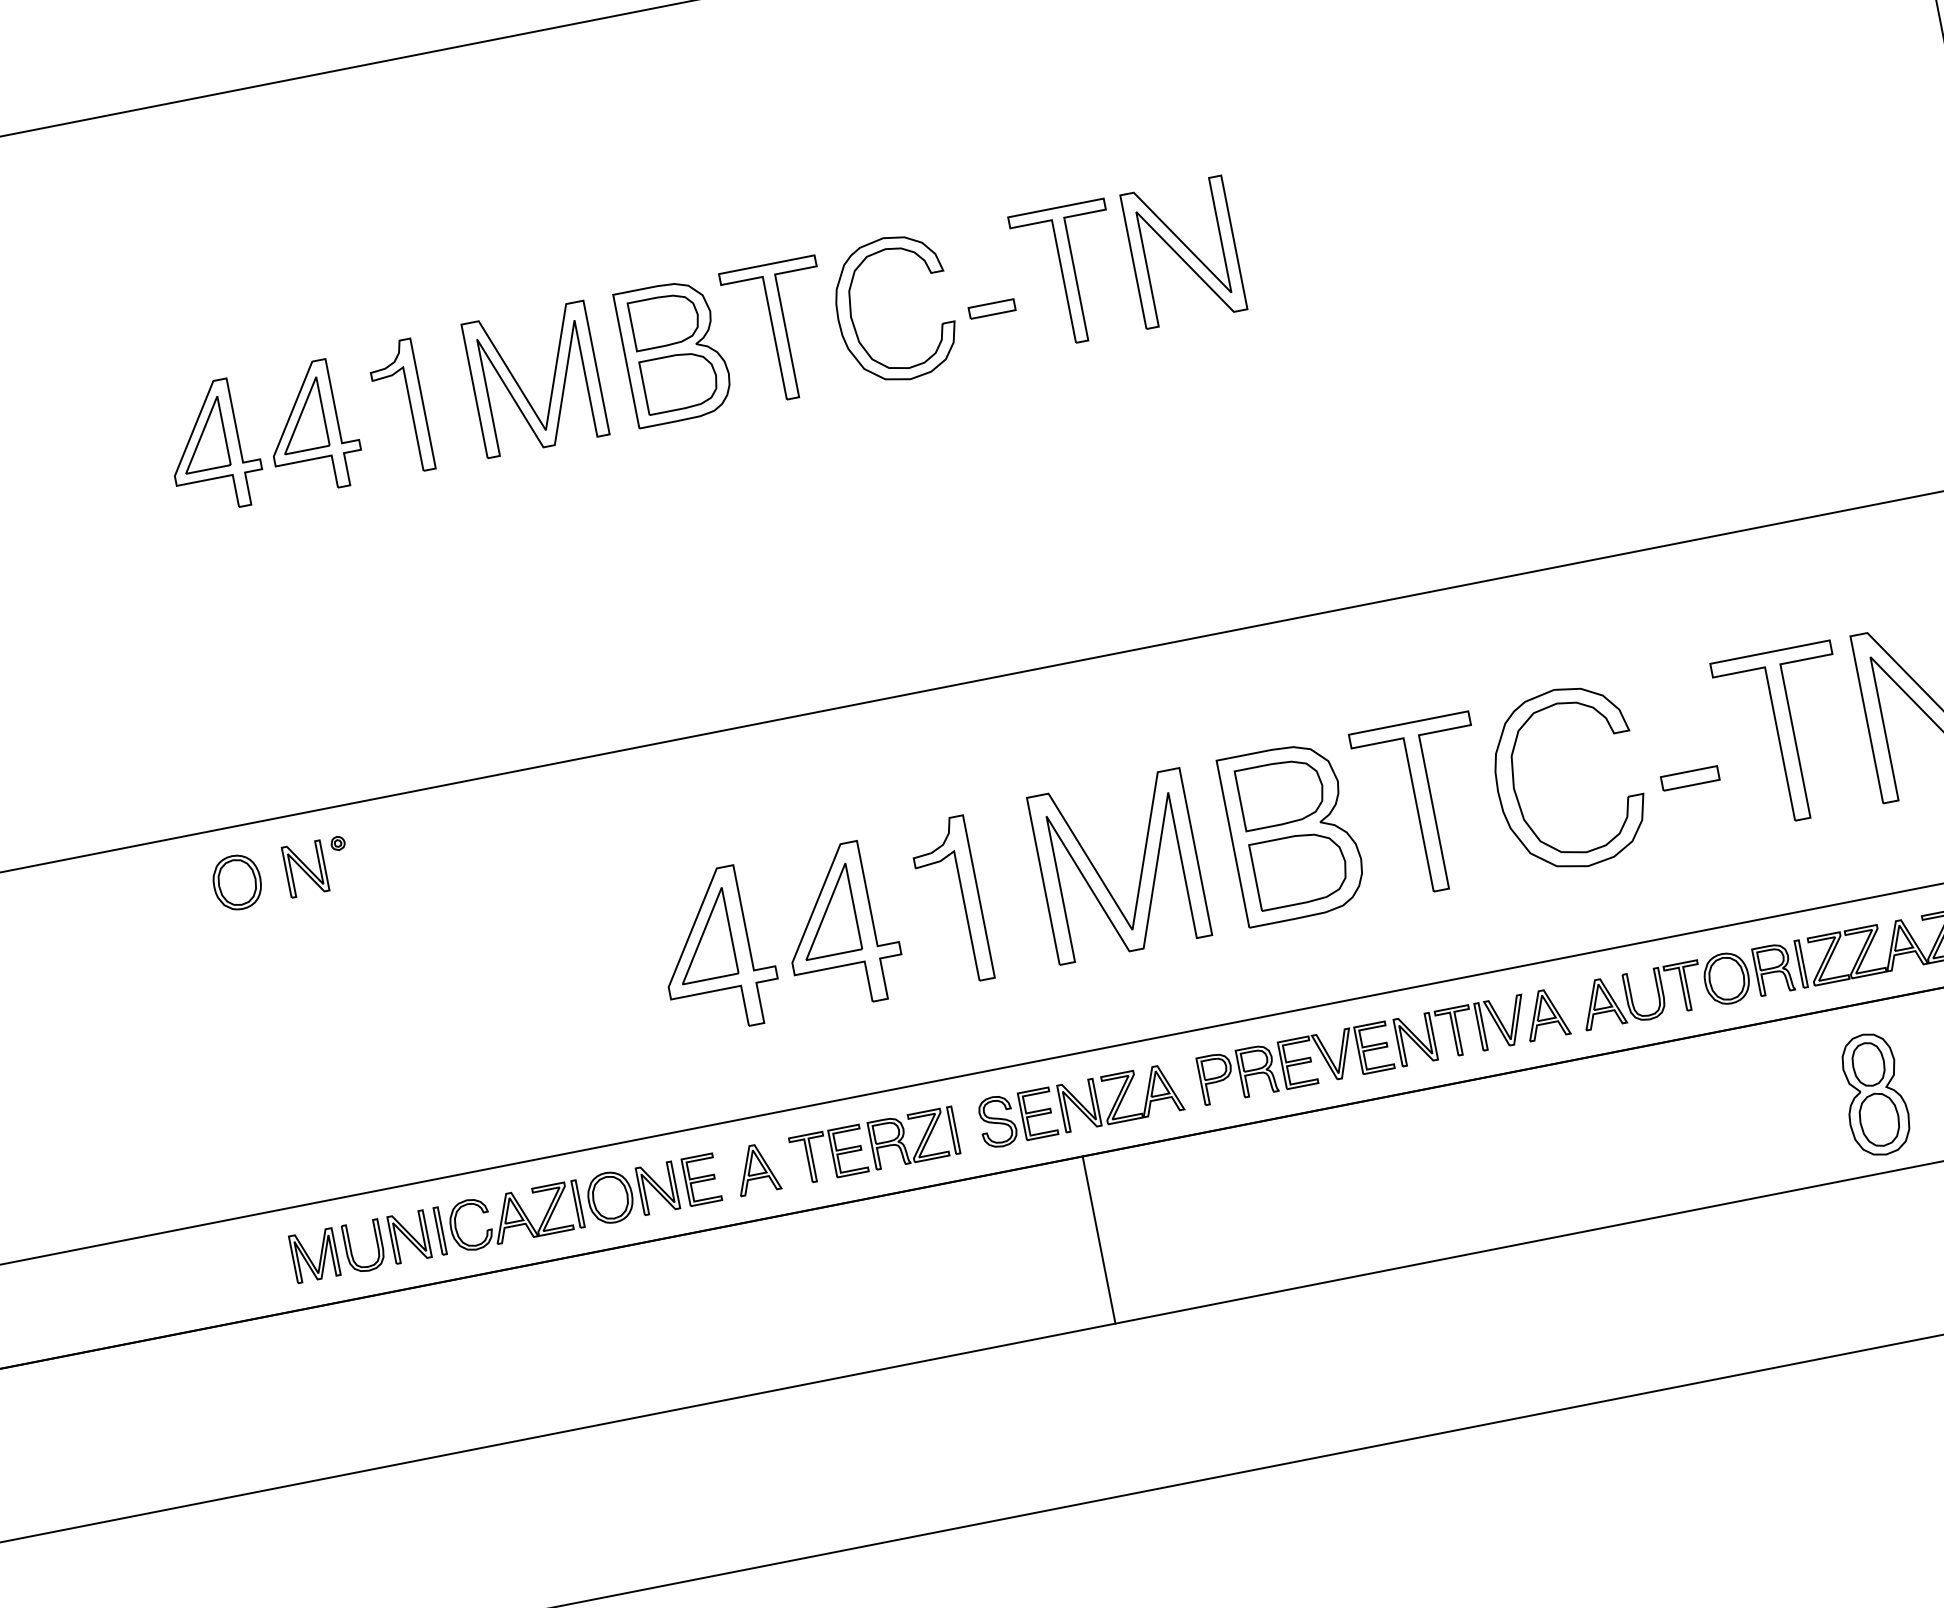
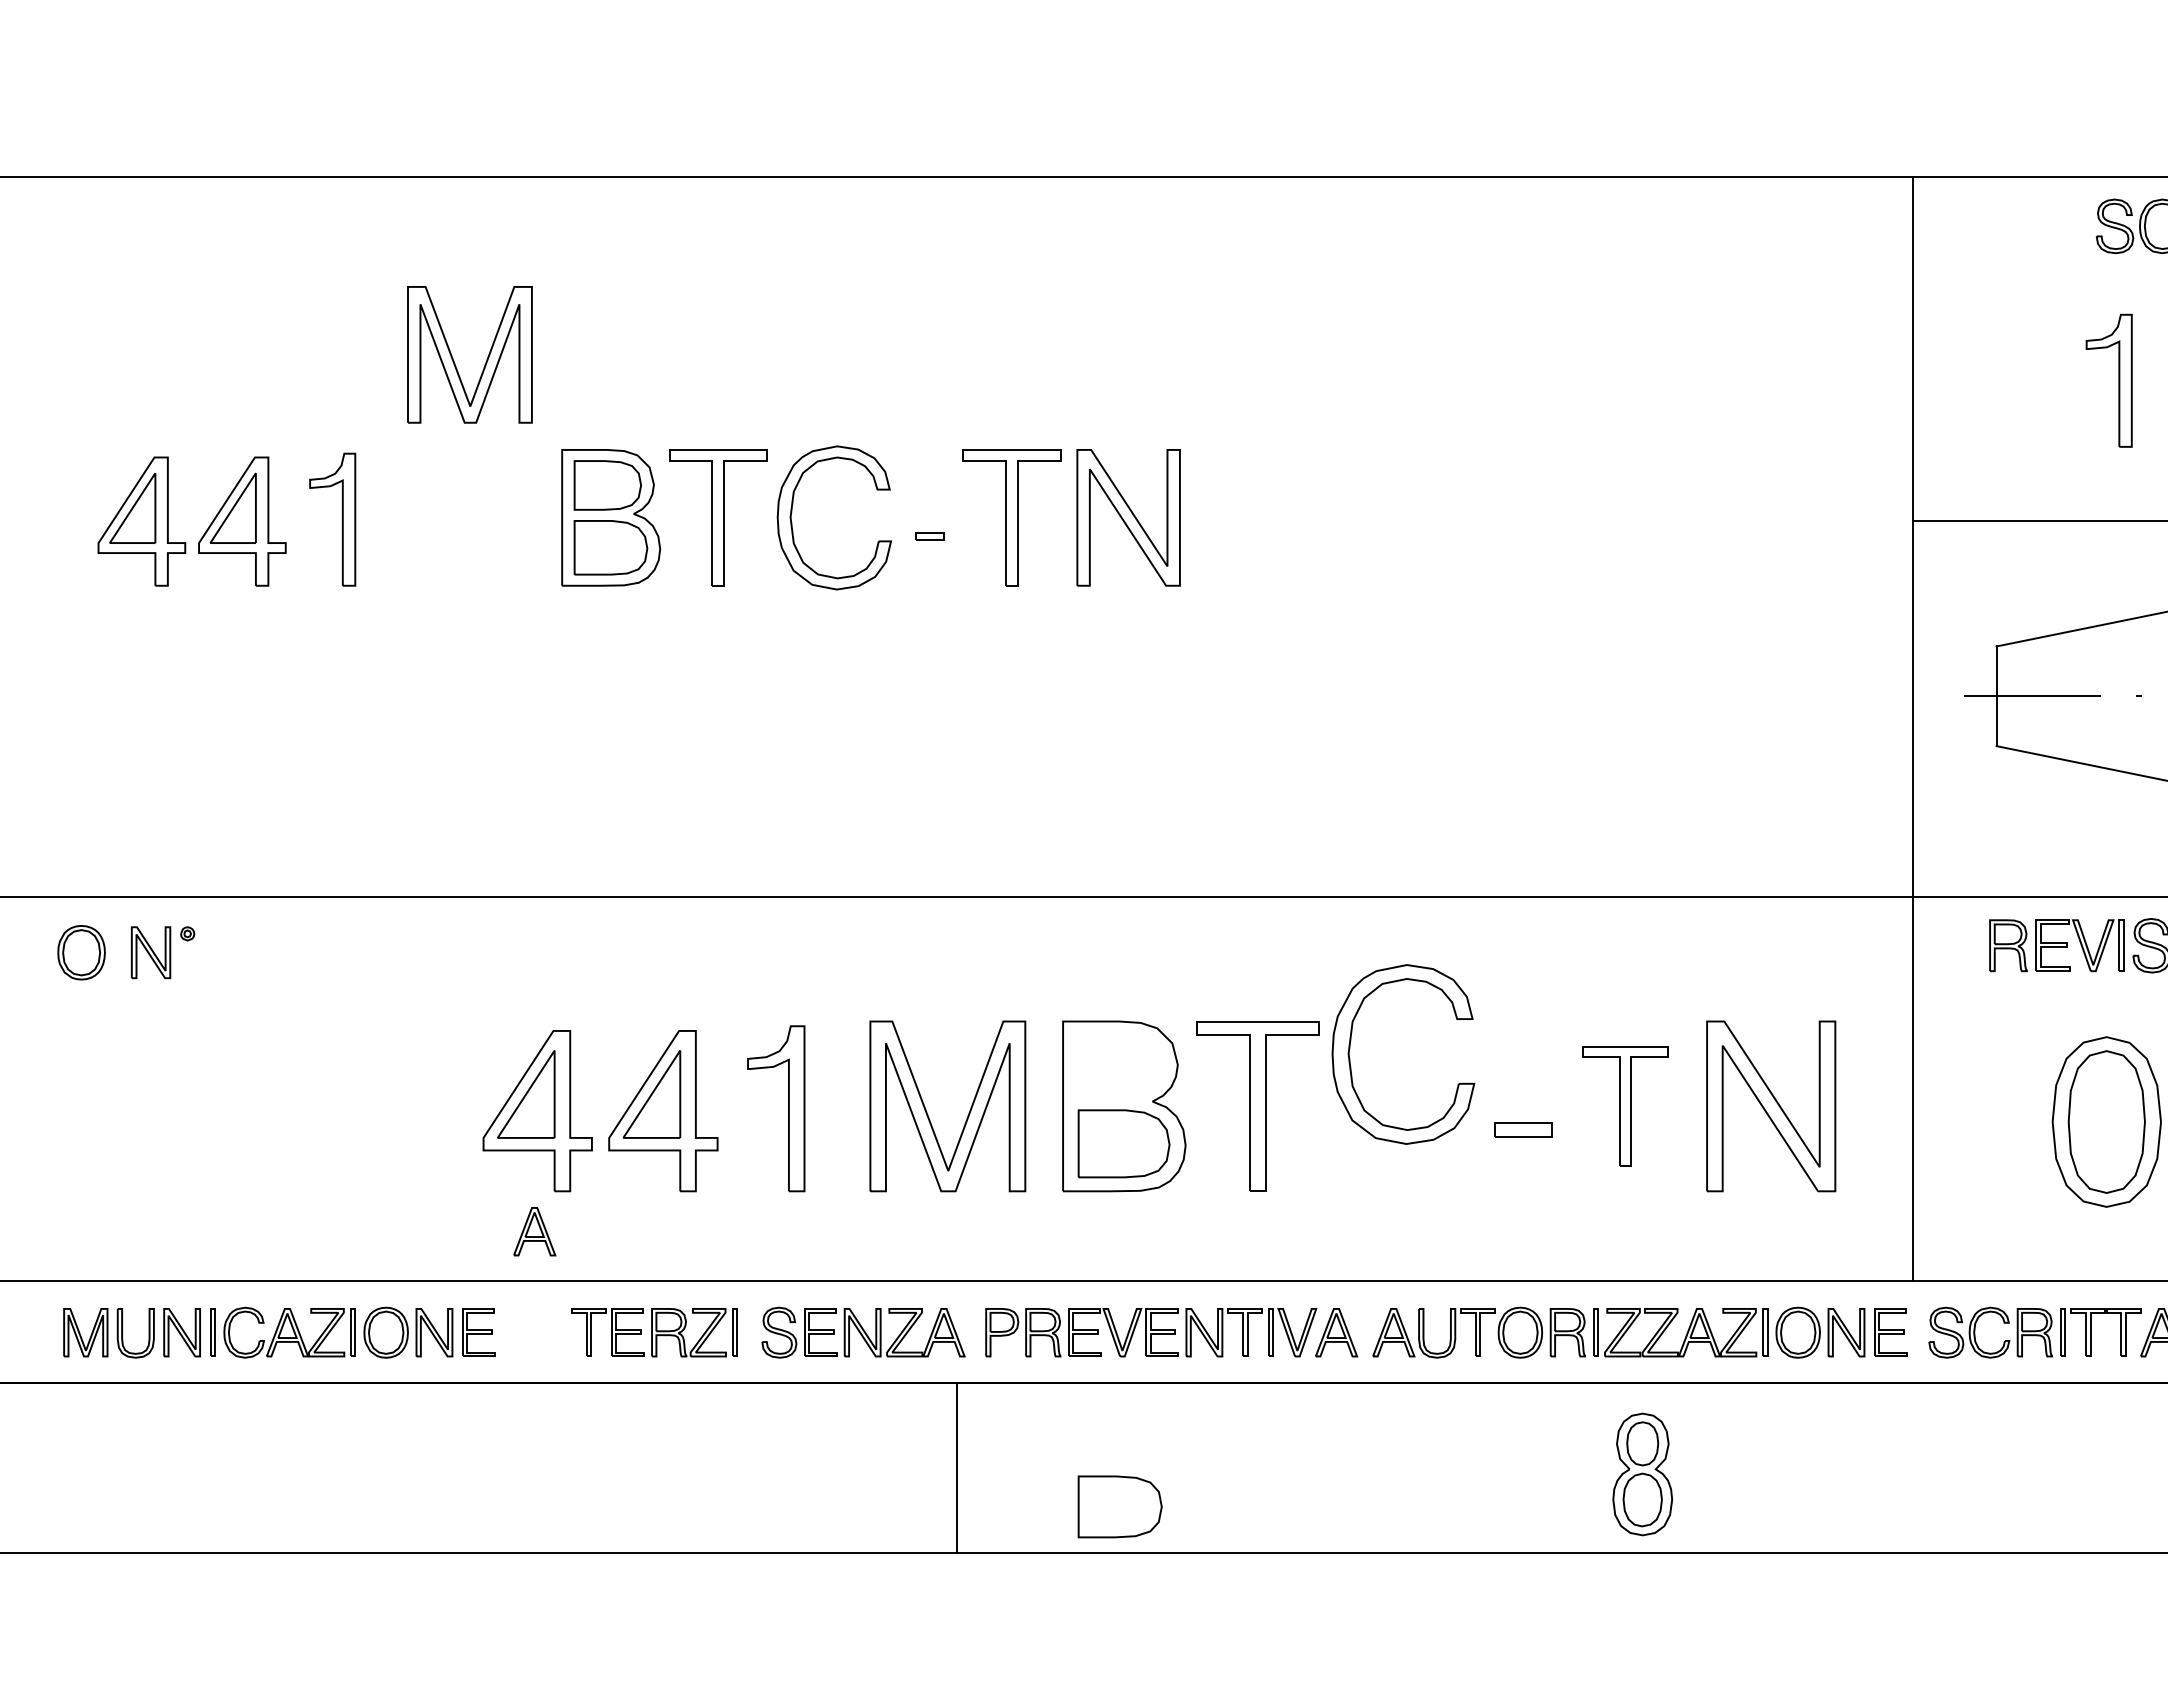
part: (991, 309) -> (929, 536), size x0.6
part: (521, 388) -> (454, 360), moved
part: (1786, 735) -> (1625, 1106), size x0.7
part: (1516, 792) -> (1350, 1058), moved
part: (1280, 793) -> (1119, 1506), moved
part: (756, 1168) -> (534, 1231), moved
line: (1099, 1239) -> (957, 1467), moved

